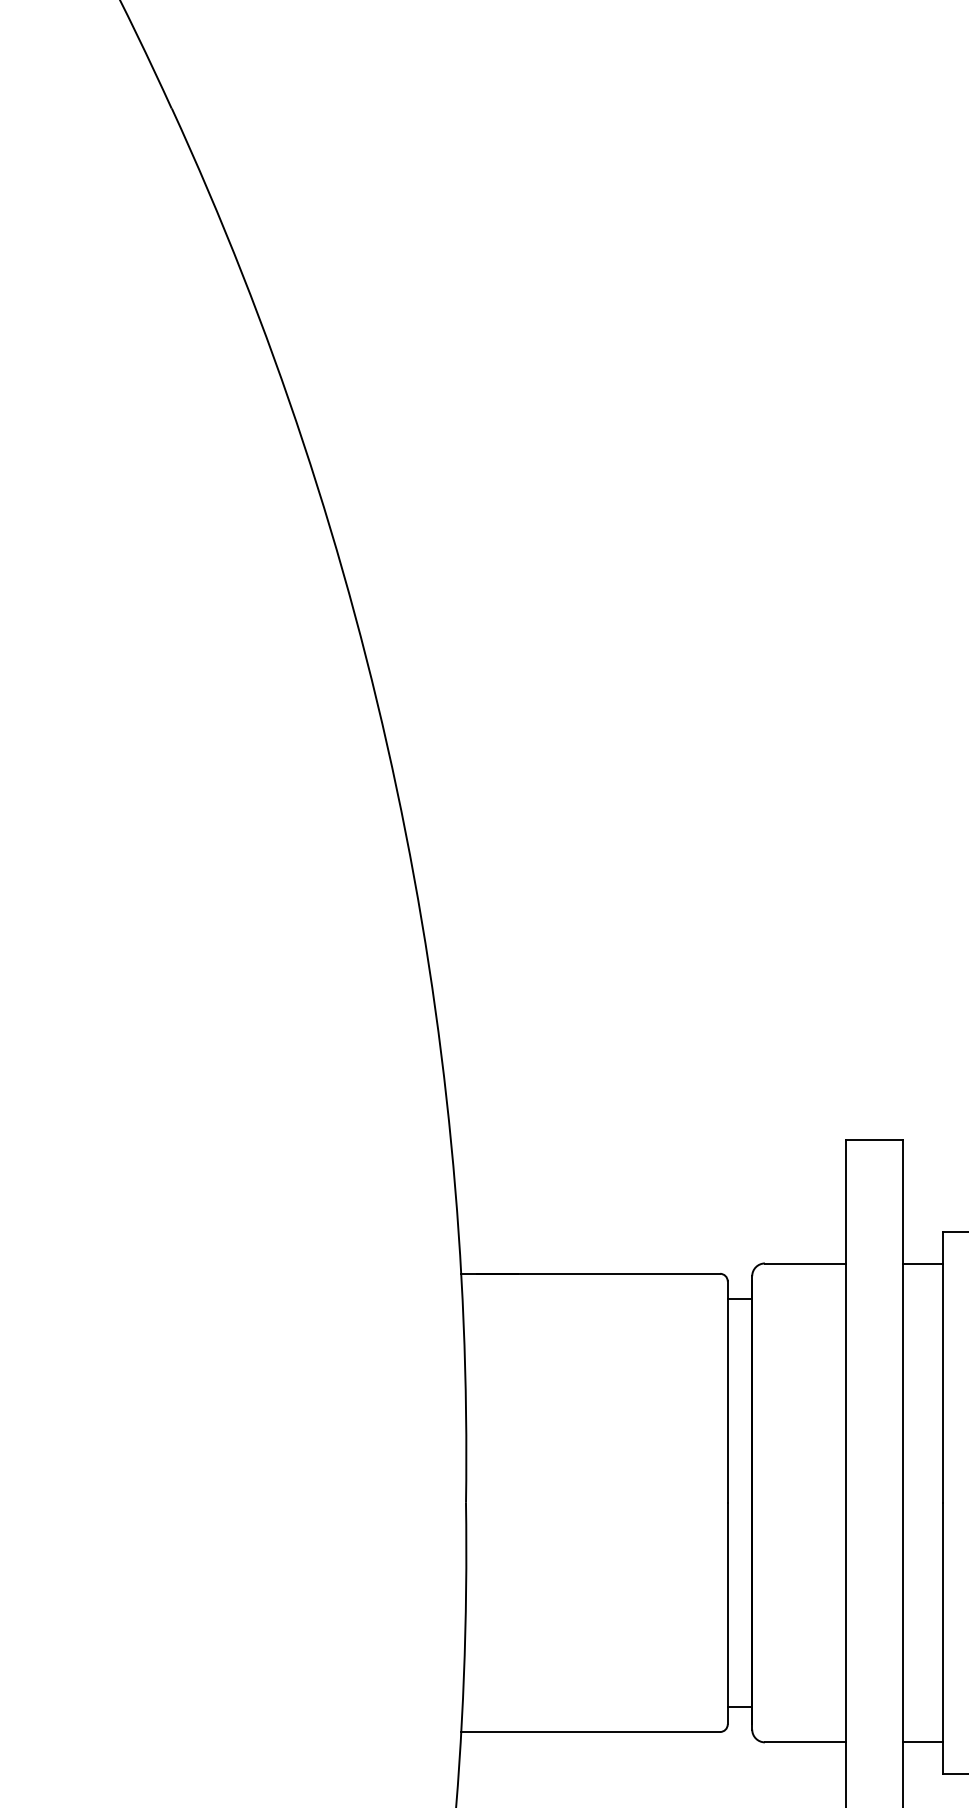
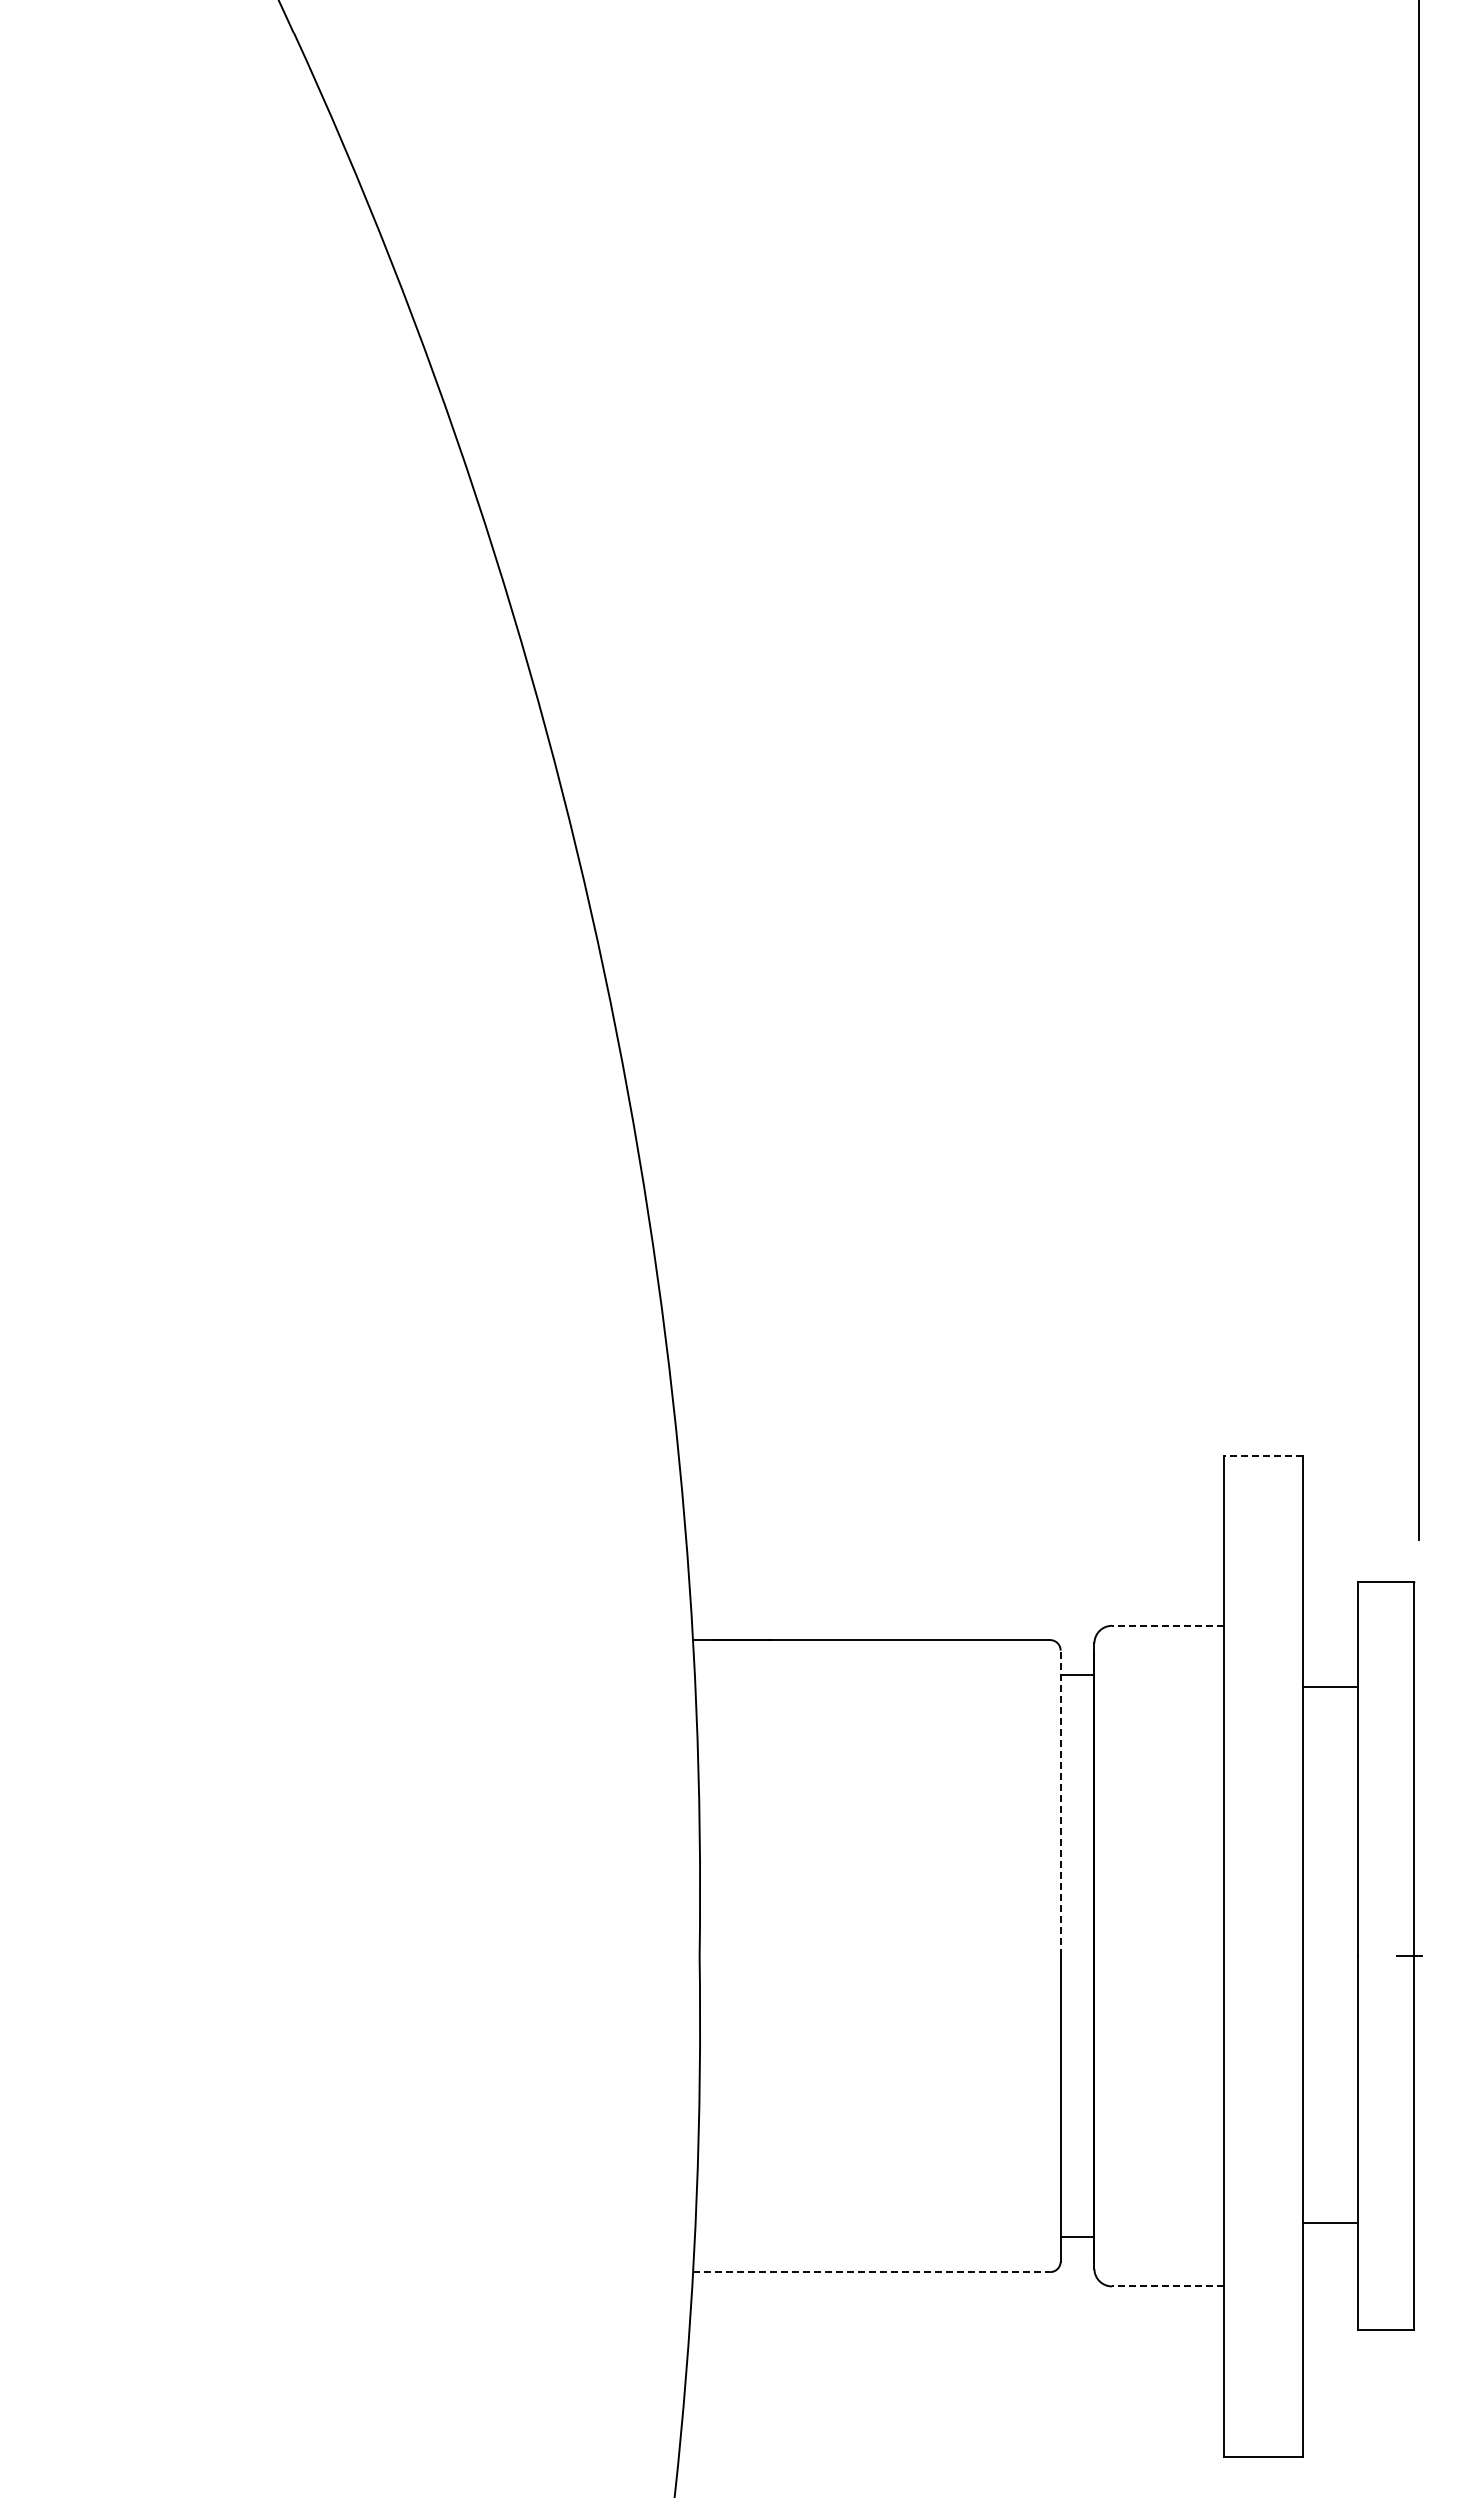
line: (874, 1139) -> (1263, 1455), solid -> dashed
line: (805, 1263) -> (1167, 1626), solid -> dashed
line: (923, 1263) -> (1330, 1687), moved
line: (728, 1392) -> (1061, 1803), solid -> dashed
line: (590, 1732) -> (871, 2272), solid -> dashed
line: (805, 1742) -> (1167, 2286), solid -> dashed
line: (923, 1742) -> (1330, 2223), moved

